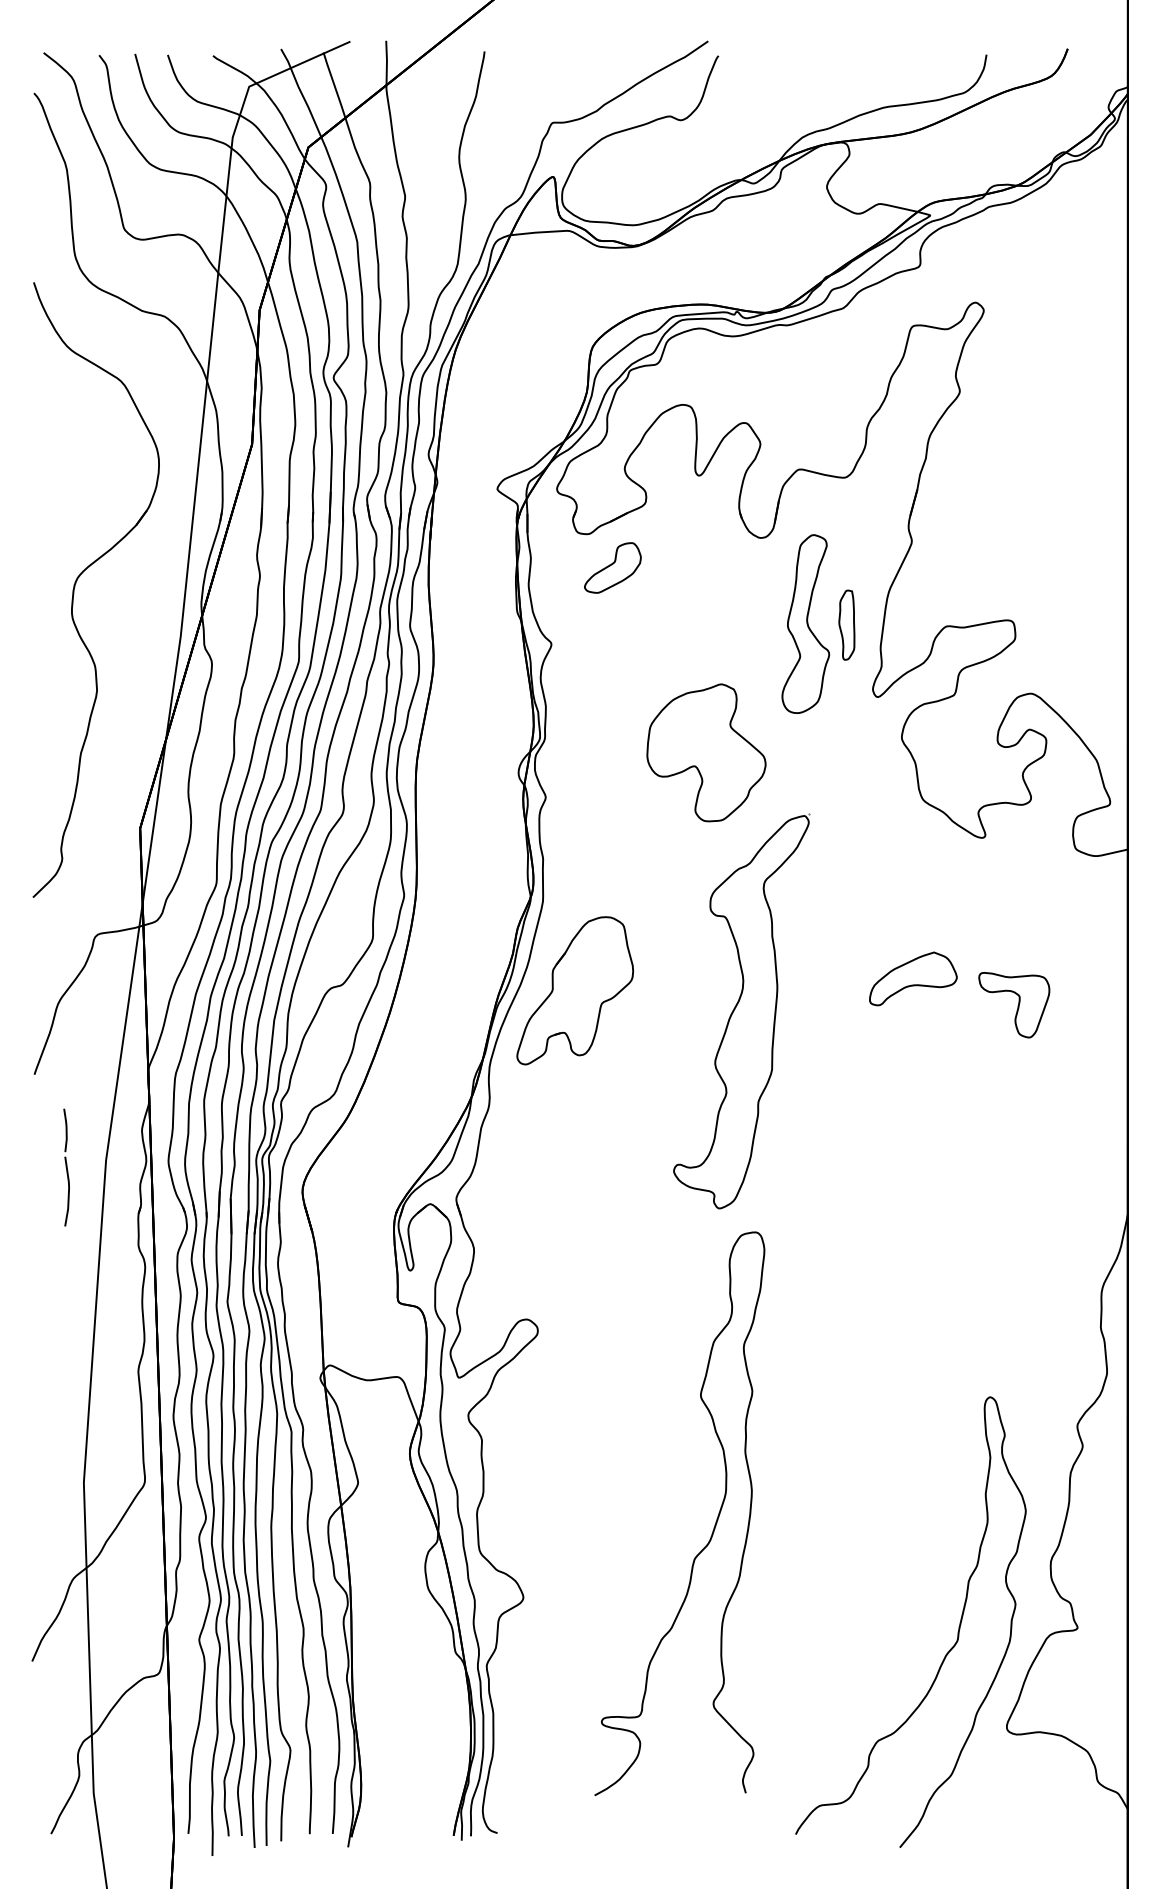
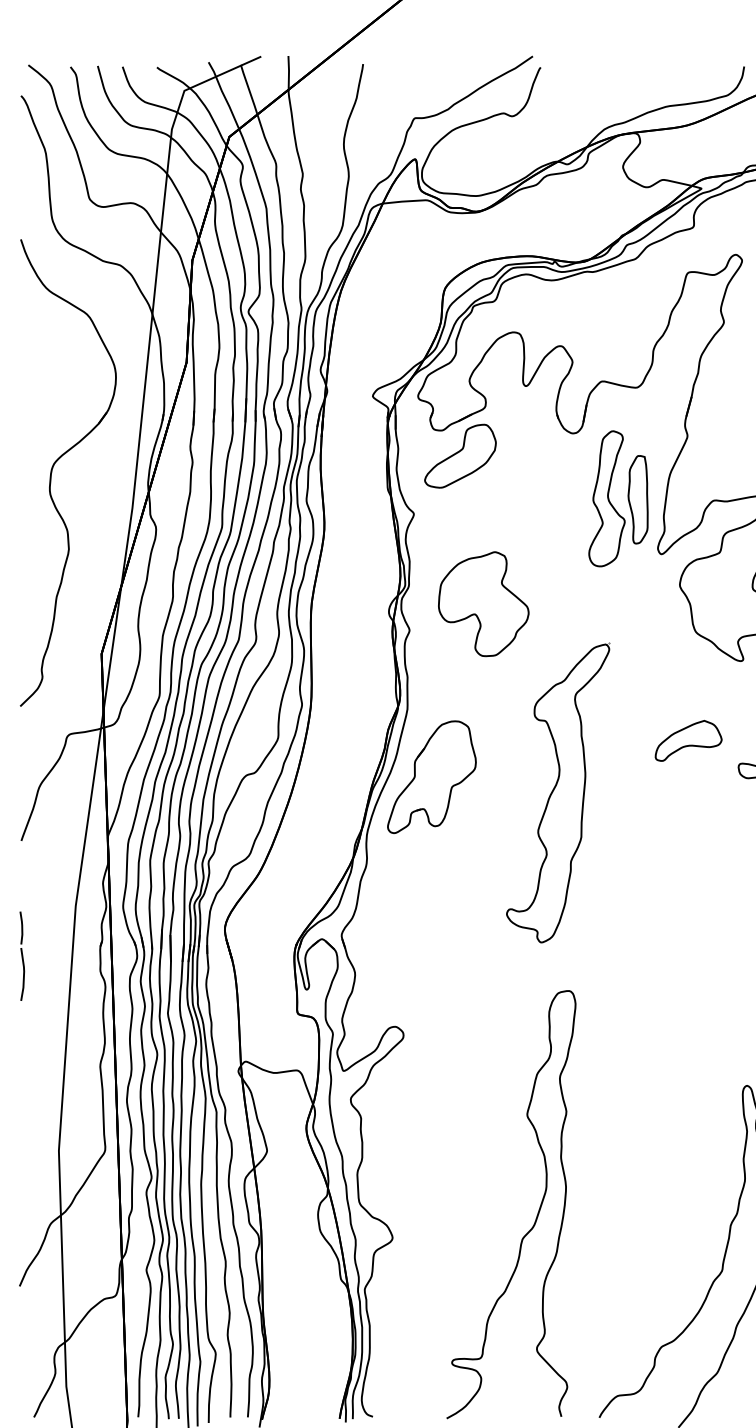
part: (612, 567) -> (460, 455), size x1.67
part: (846, 624) -> (637, 499), size x1.67
part: (706, 752) -> (483, 603), moved
part: (913, 978) -> (688, 740), moved
part: (66, 1167) -> (22, 956), moved
curve: (714, 1524) -> (537, 1212), moved

